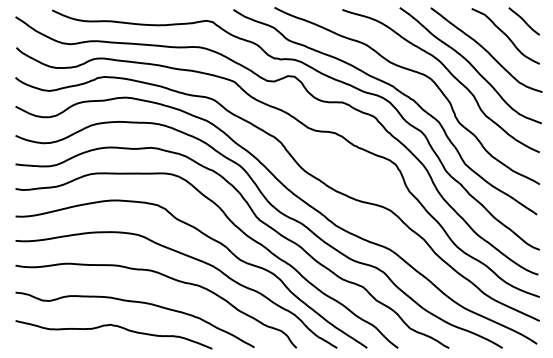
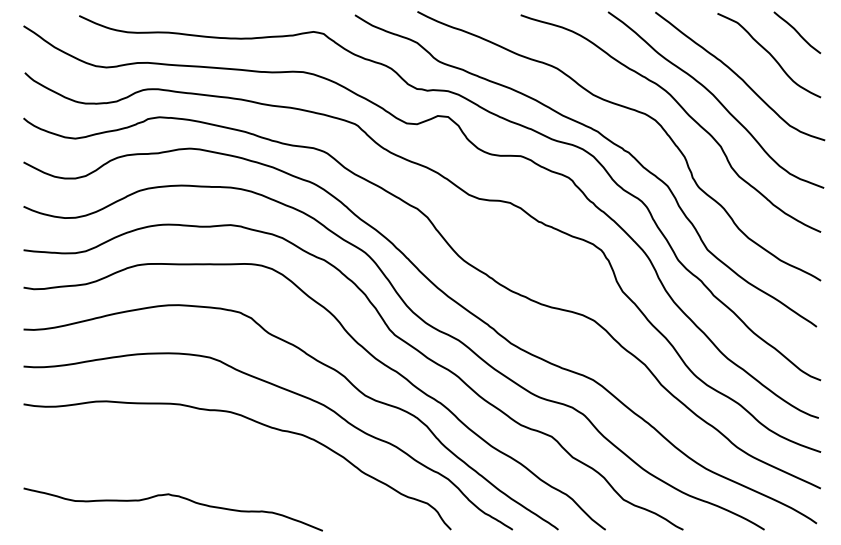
curve: (139, 303) -> (212, 461), removed

